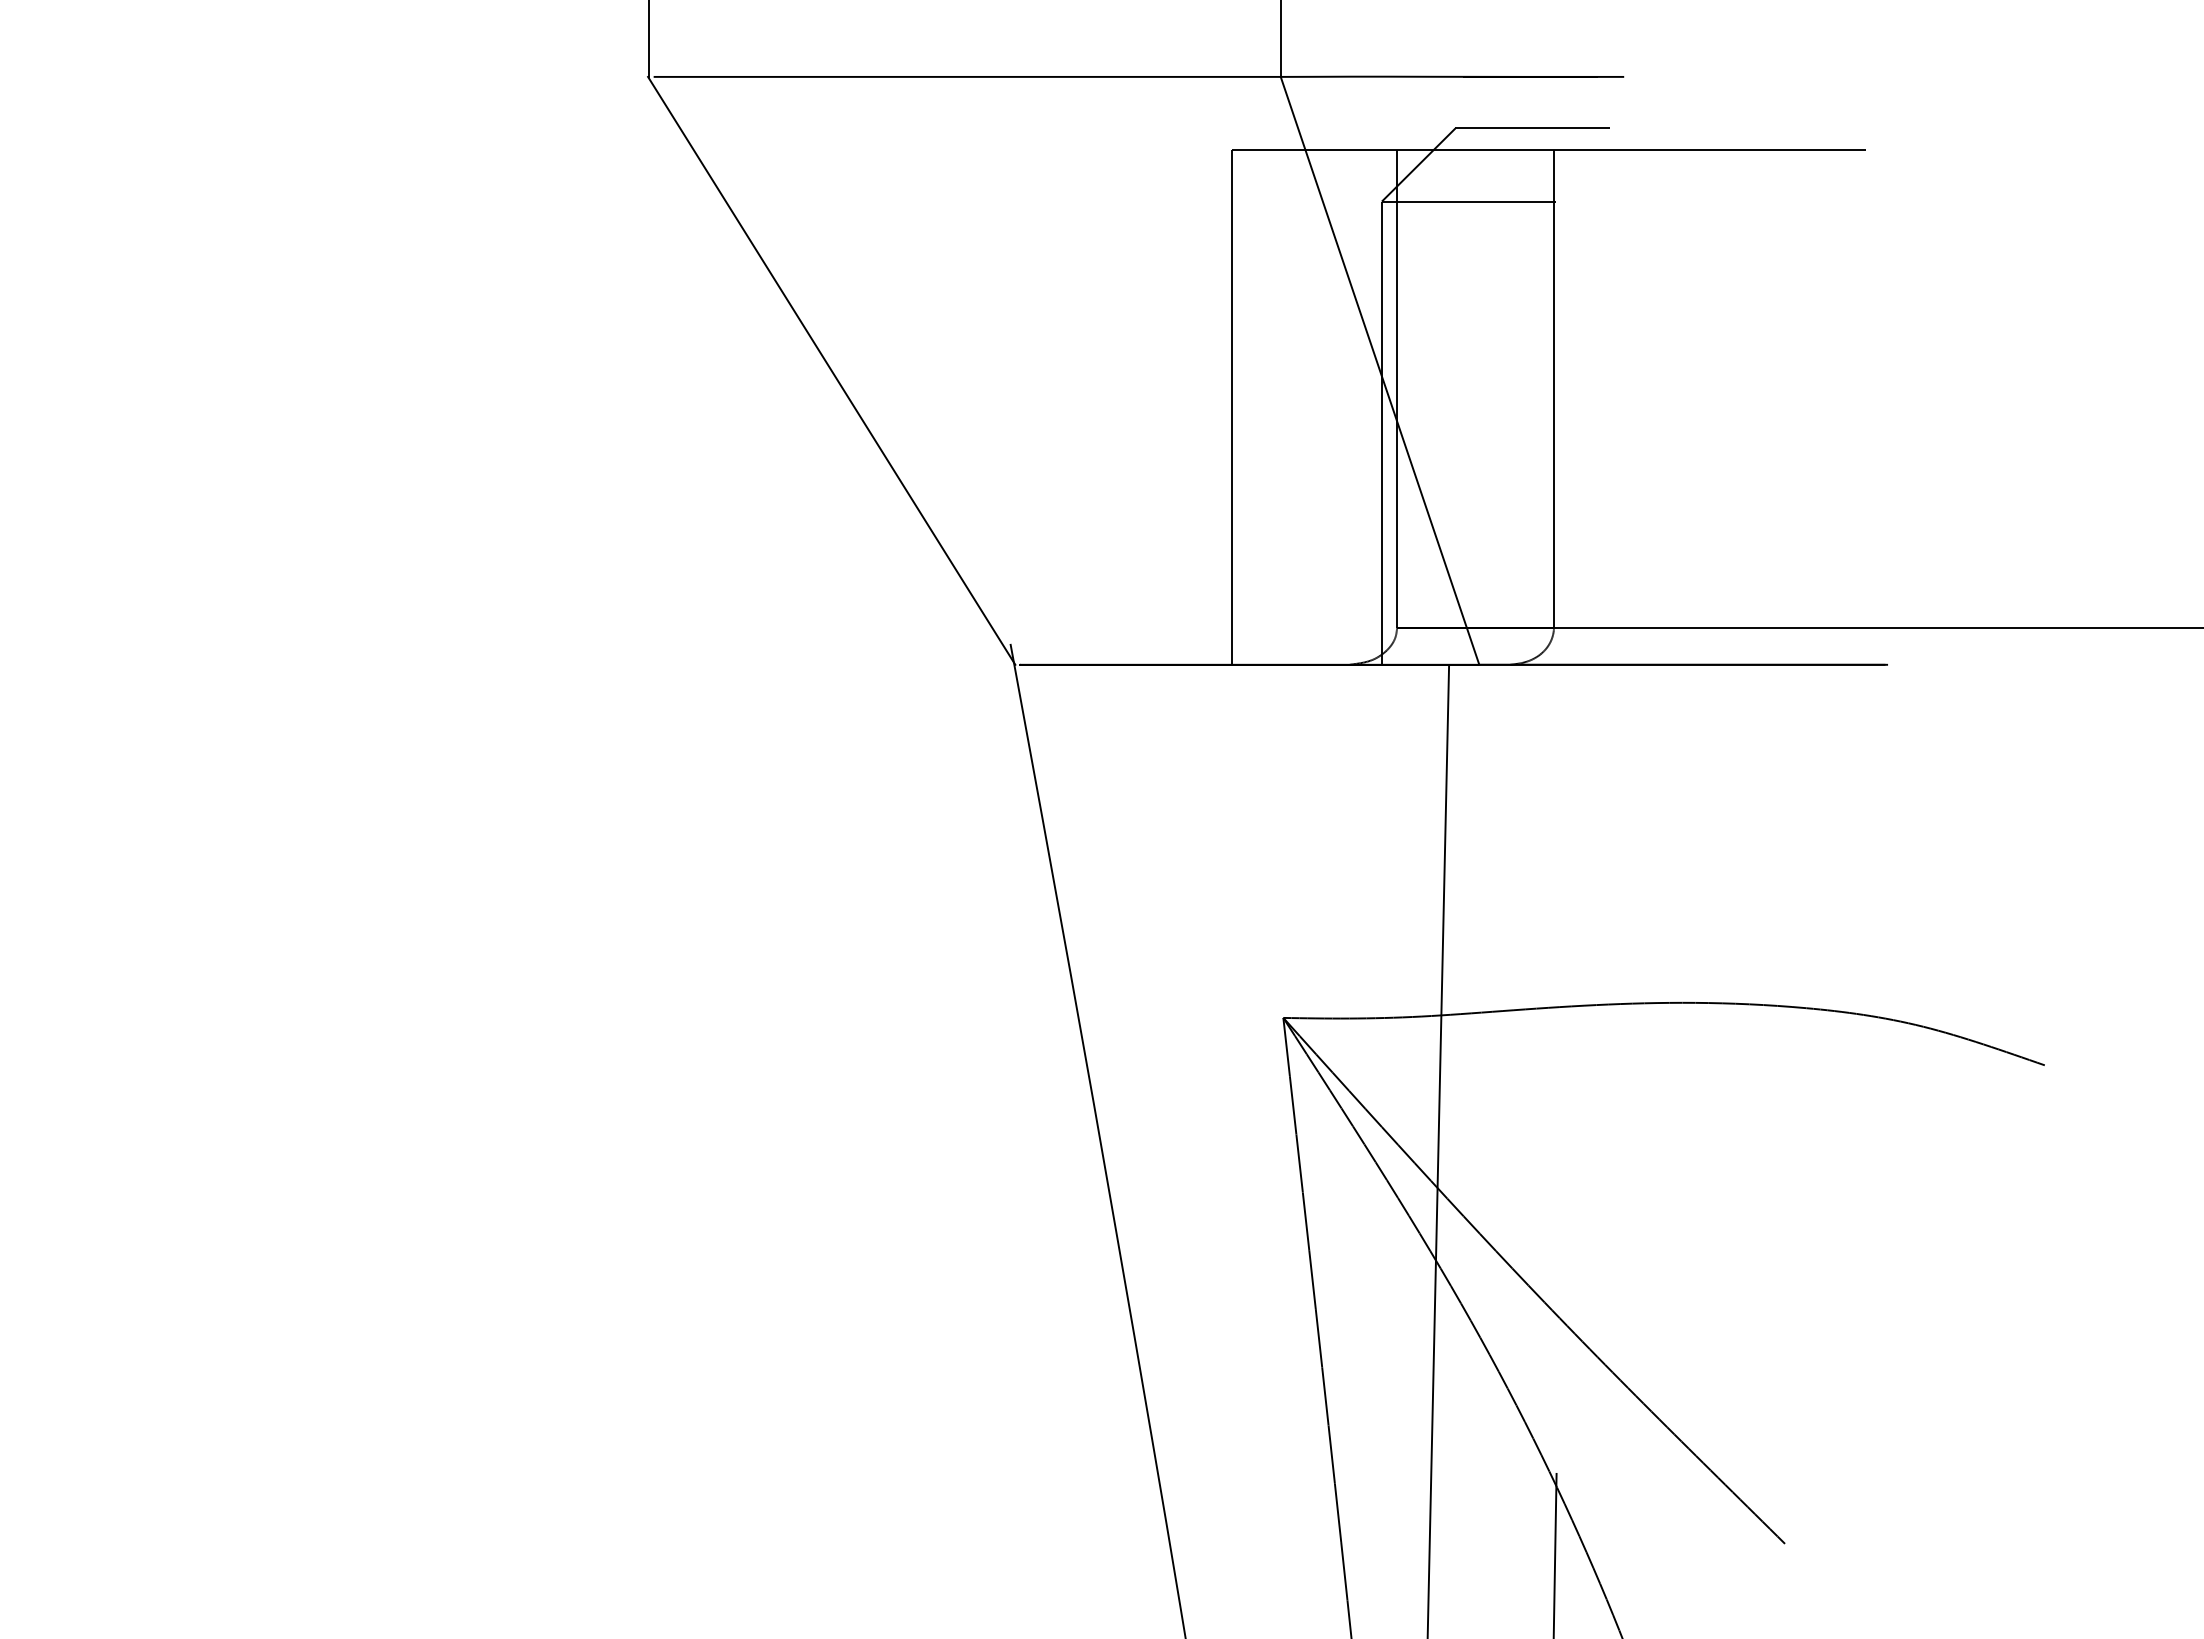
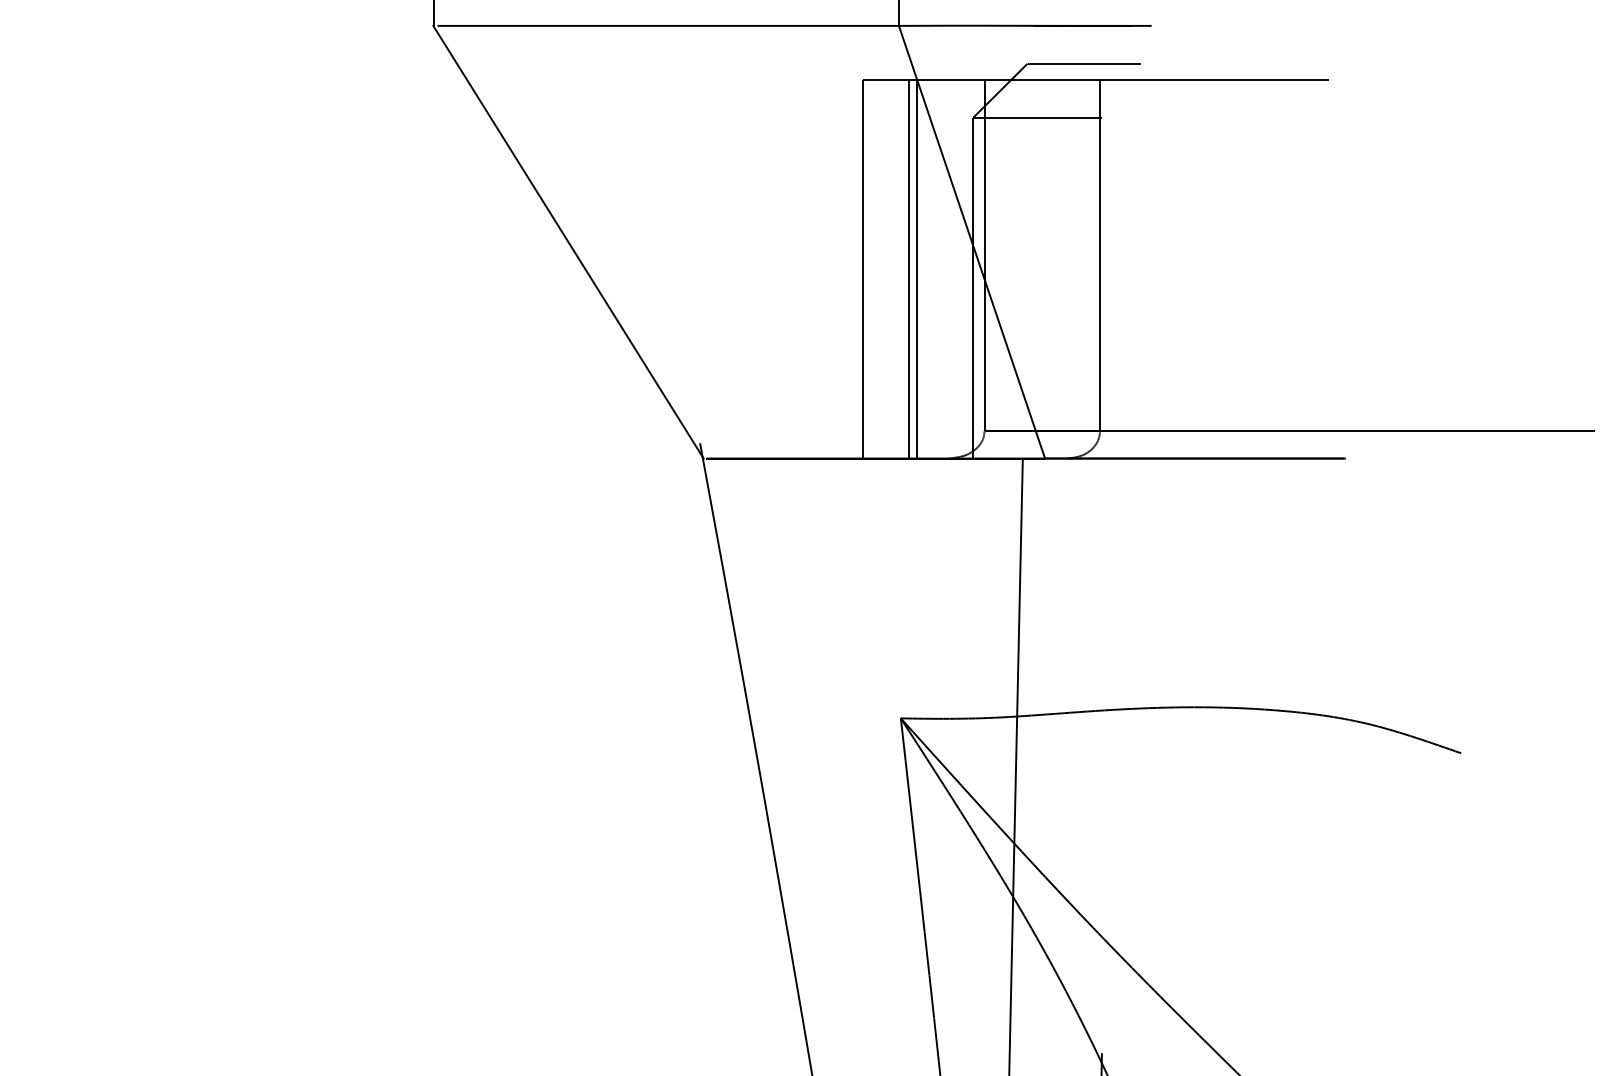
line: (1293, 407) -> (908, 269), added
line: (1305, 407) -> (917, 269), added

